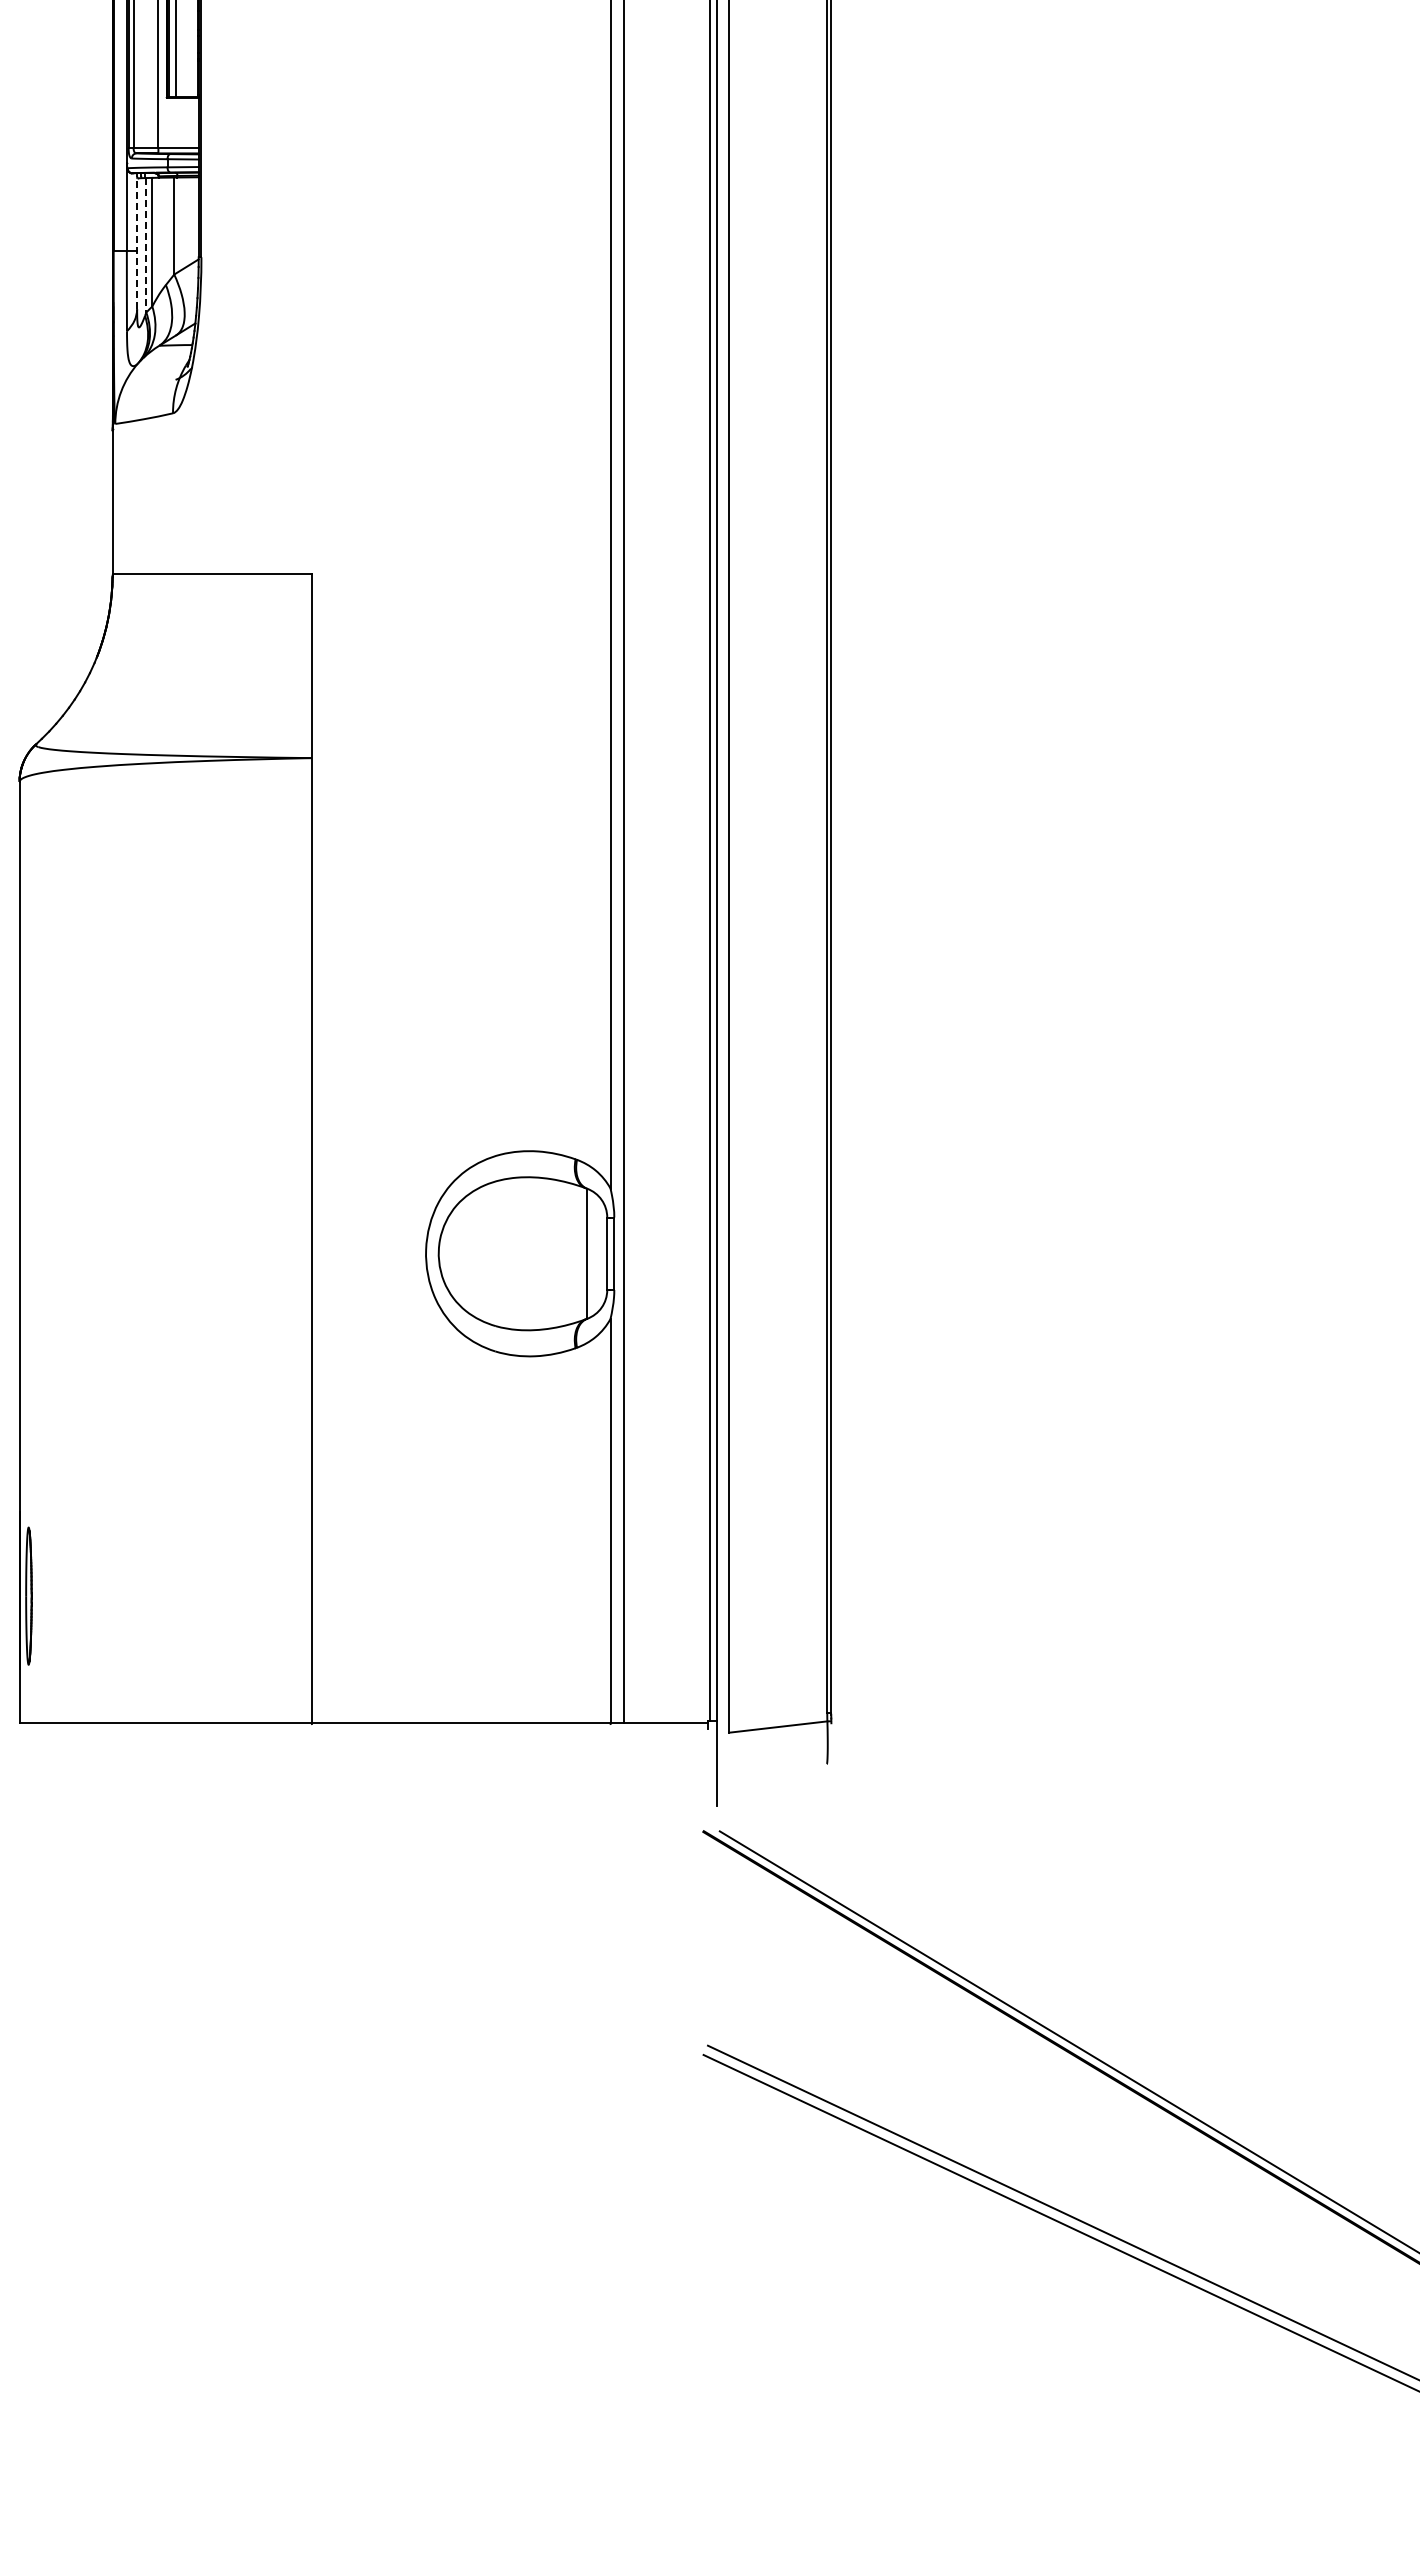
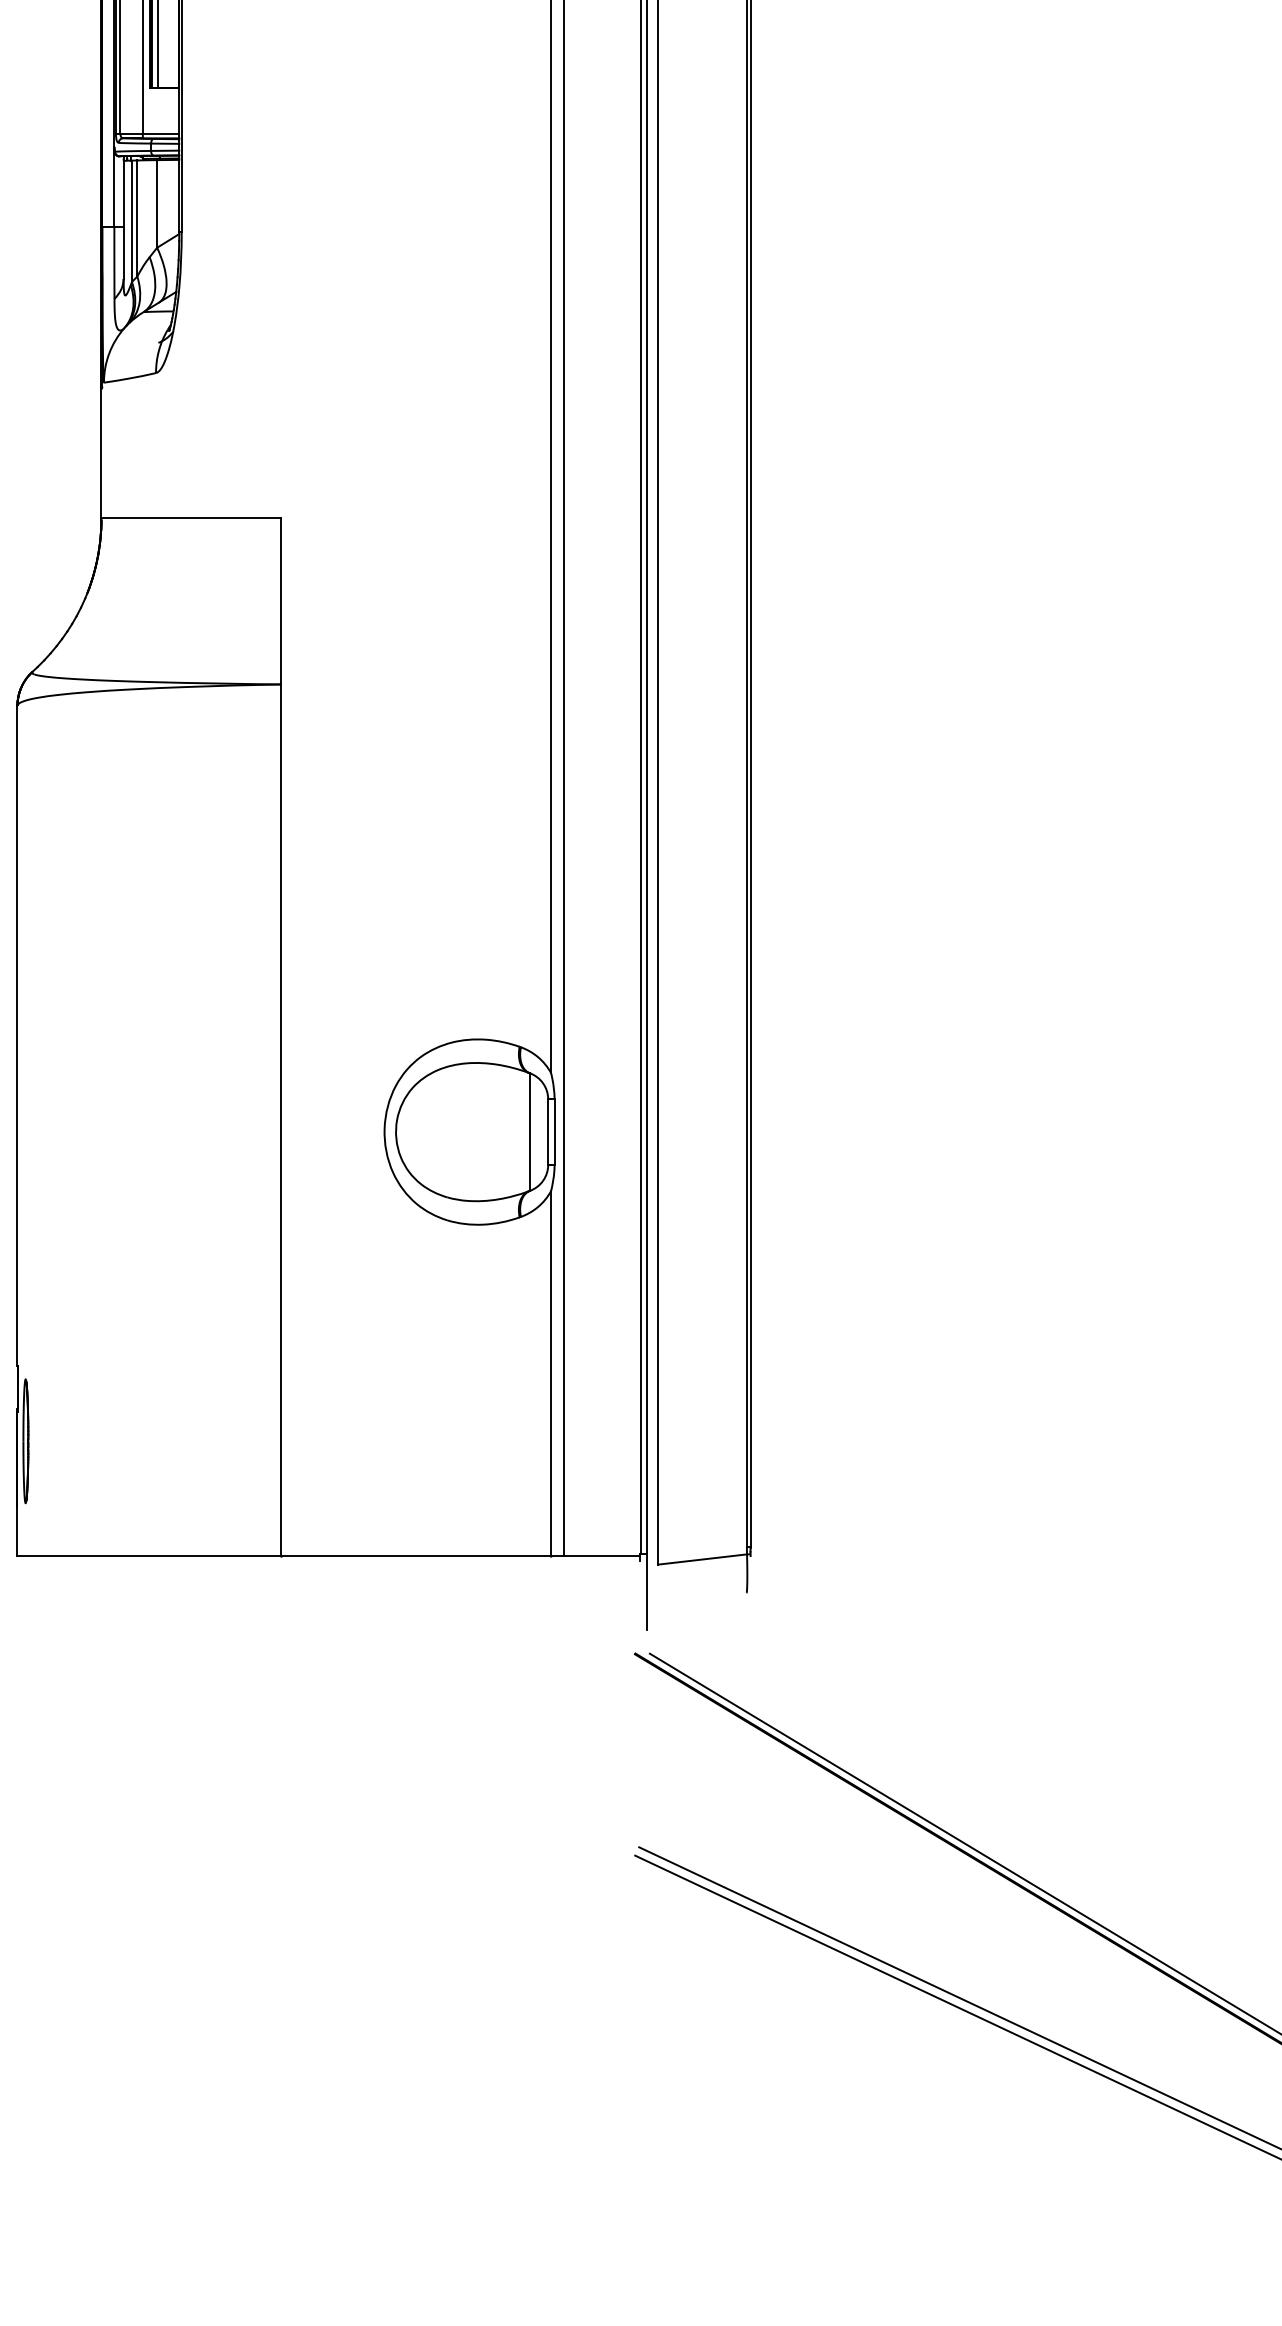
line: (137, 243) -> (123, 219), dashed -> solid
line: (146, 245) -> (132, 221), dashed -> solid

